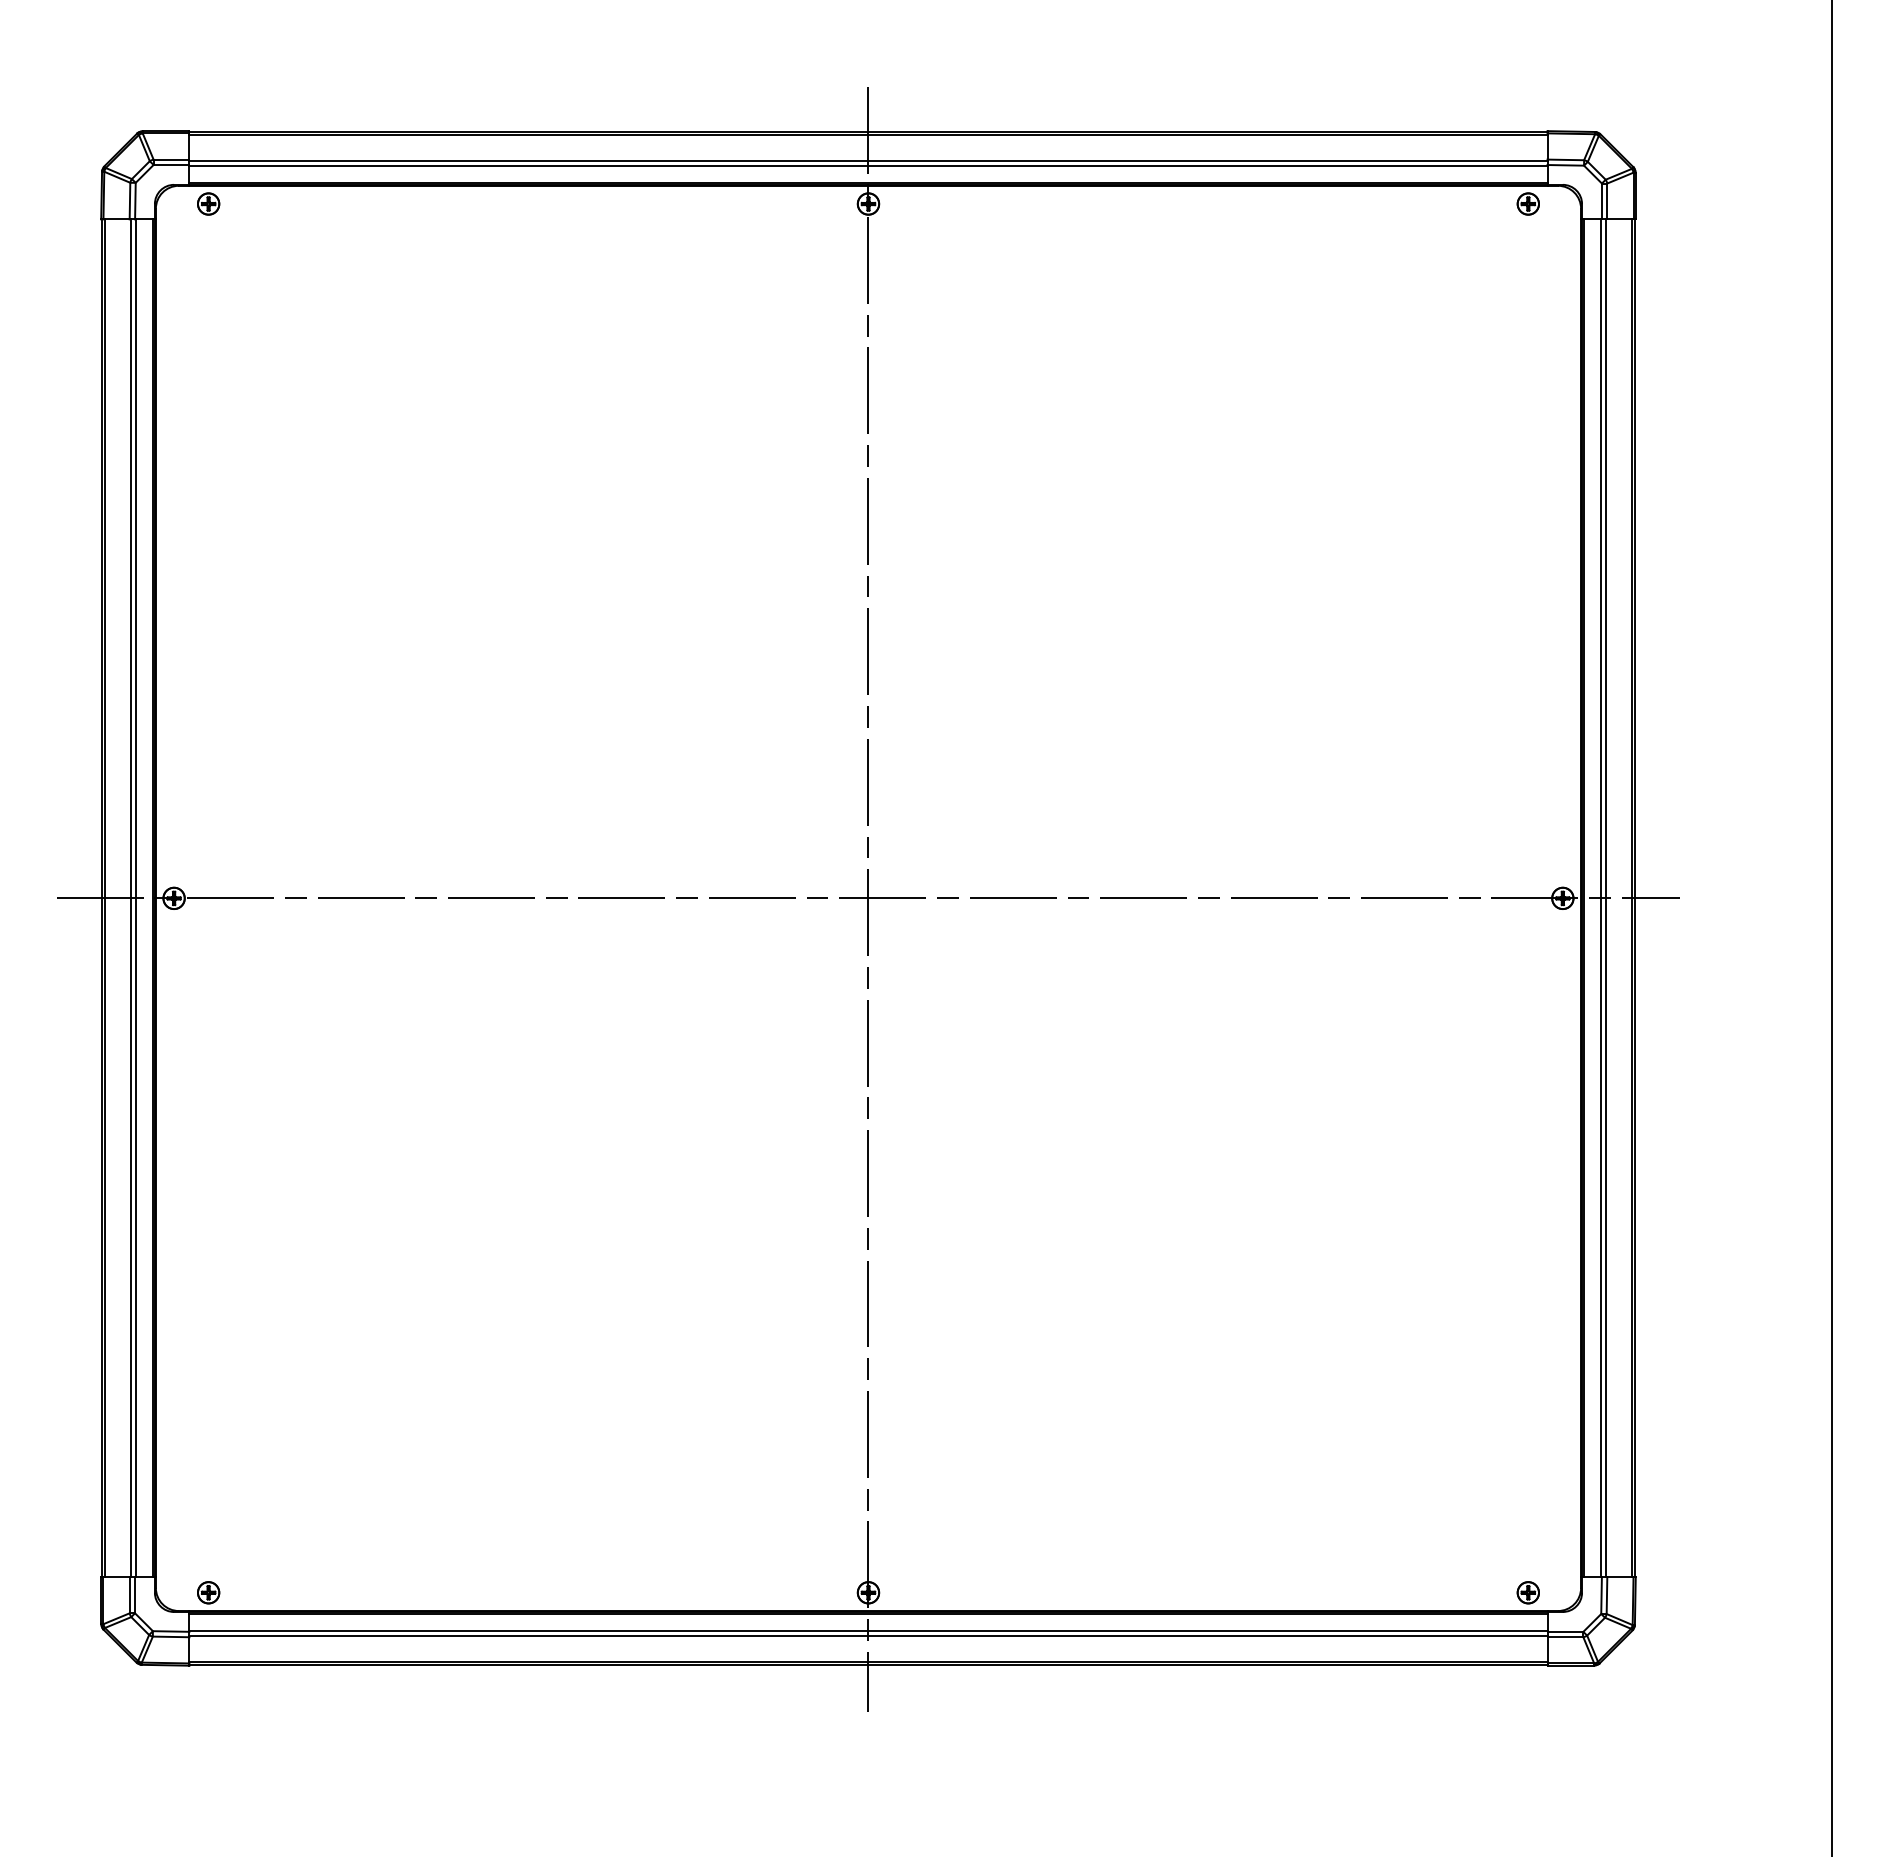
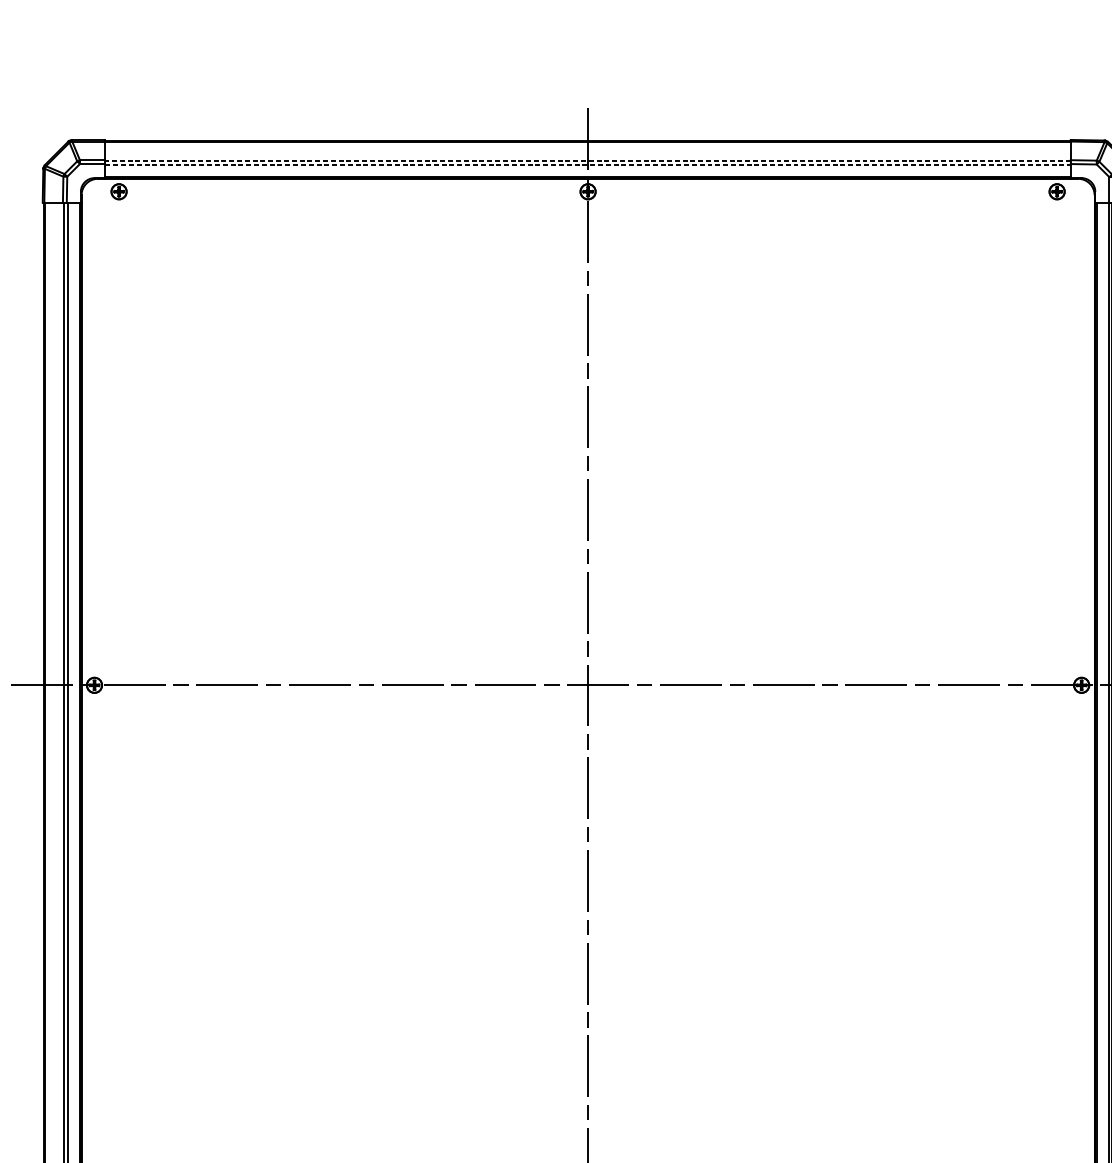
line: (867, 160) -> (587, 160), solid -> dashed
line: (868, 166) -> (588, 165), solid -> dashed

